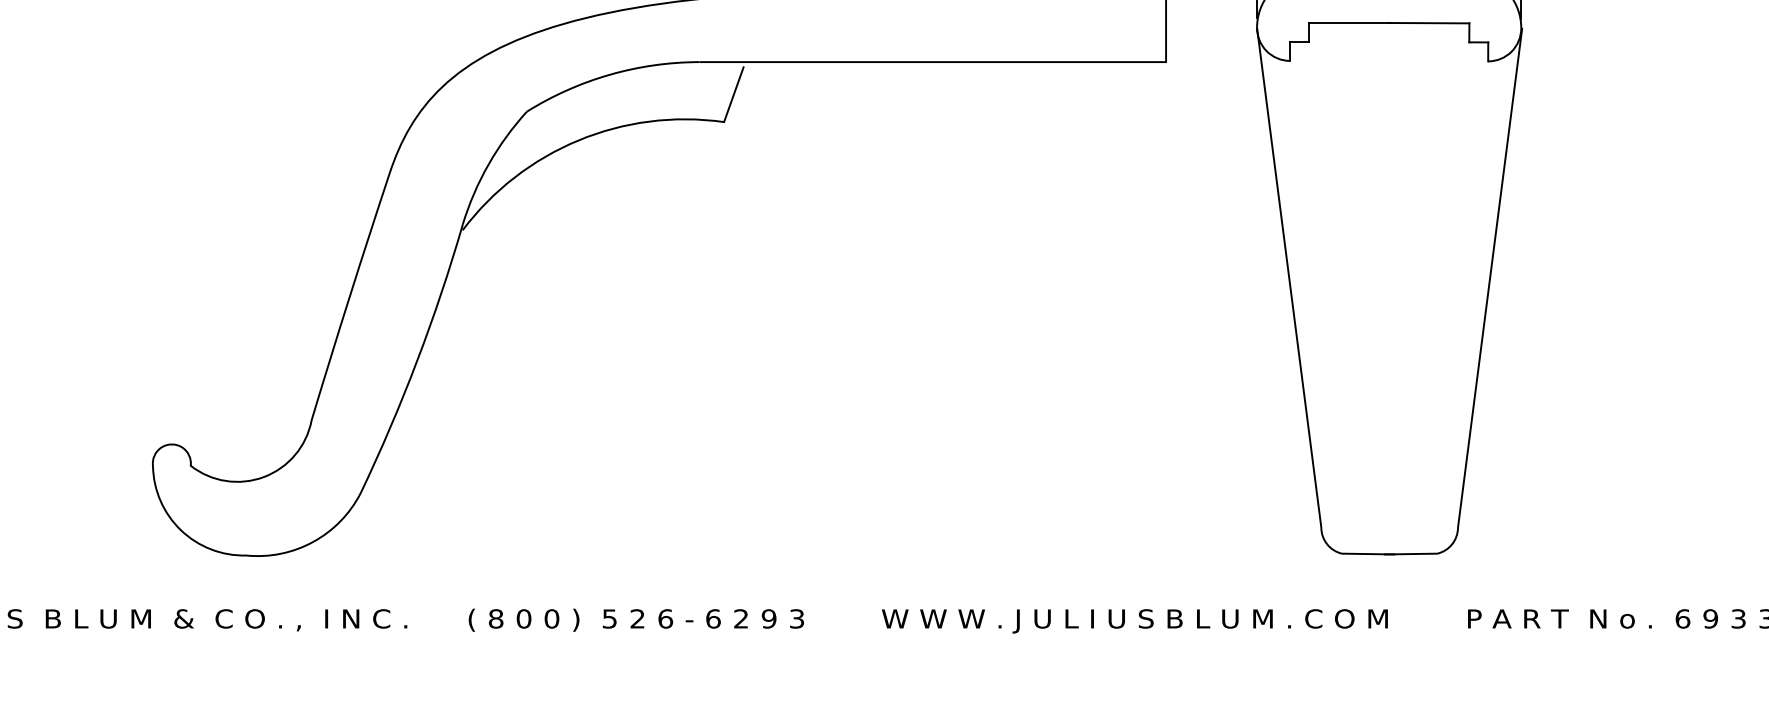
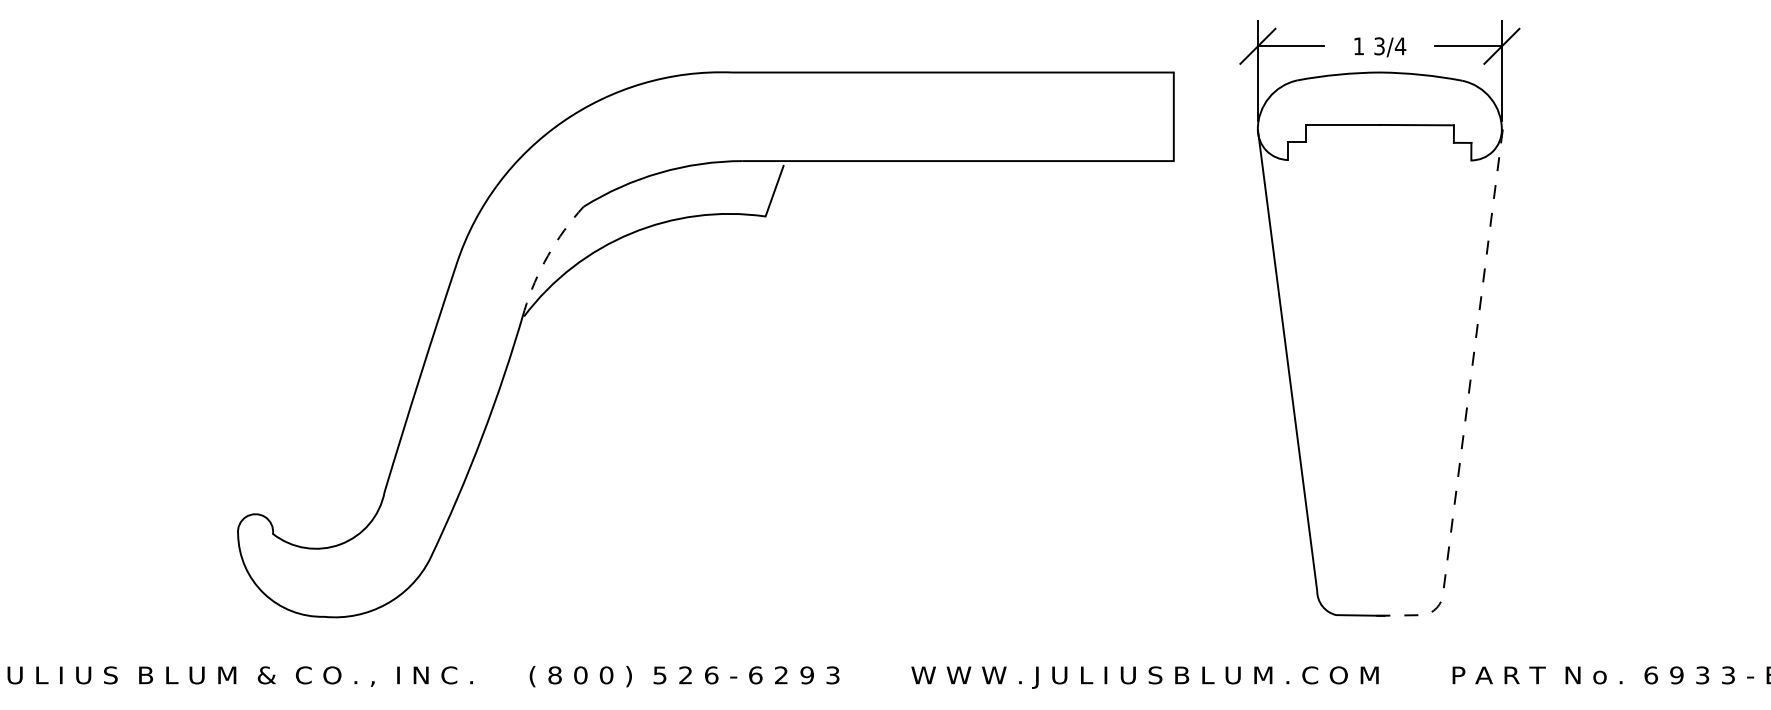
arc: (489, 164) -> (548, 255), solid -> dashed
line: (1482, 331) -> (1466, 409), solid -> dashed

